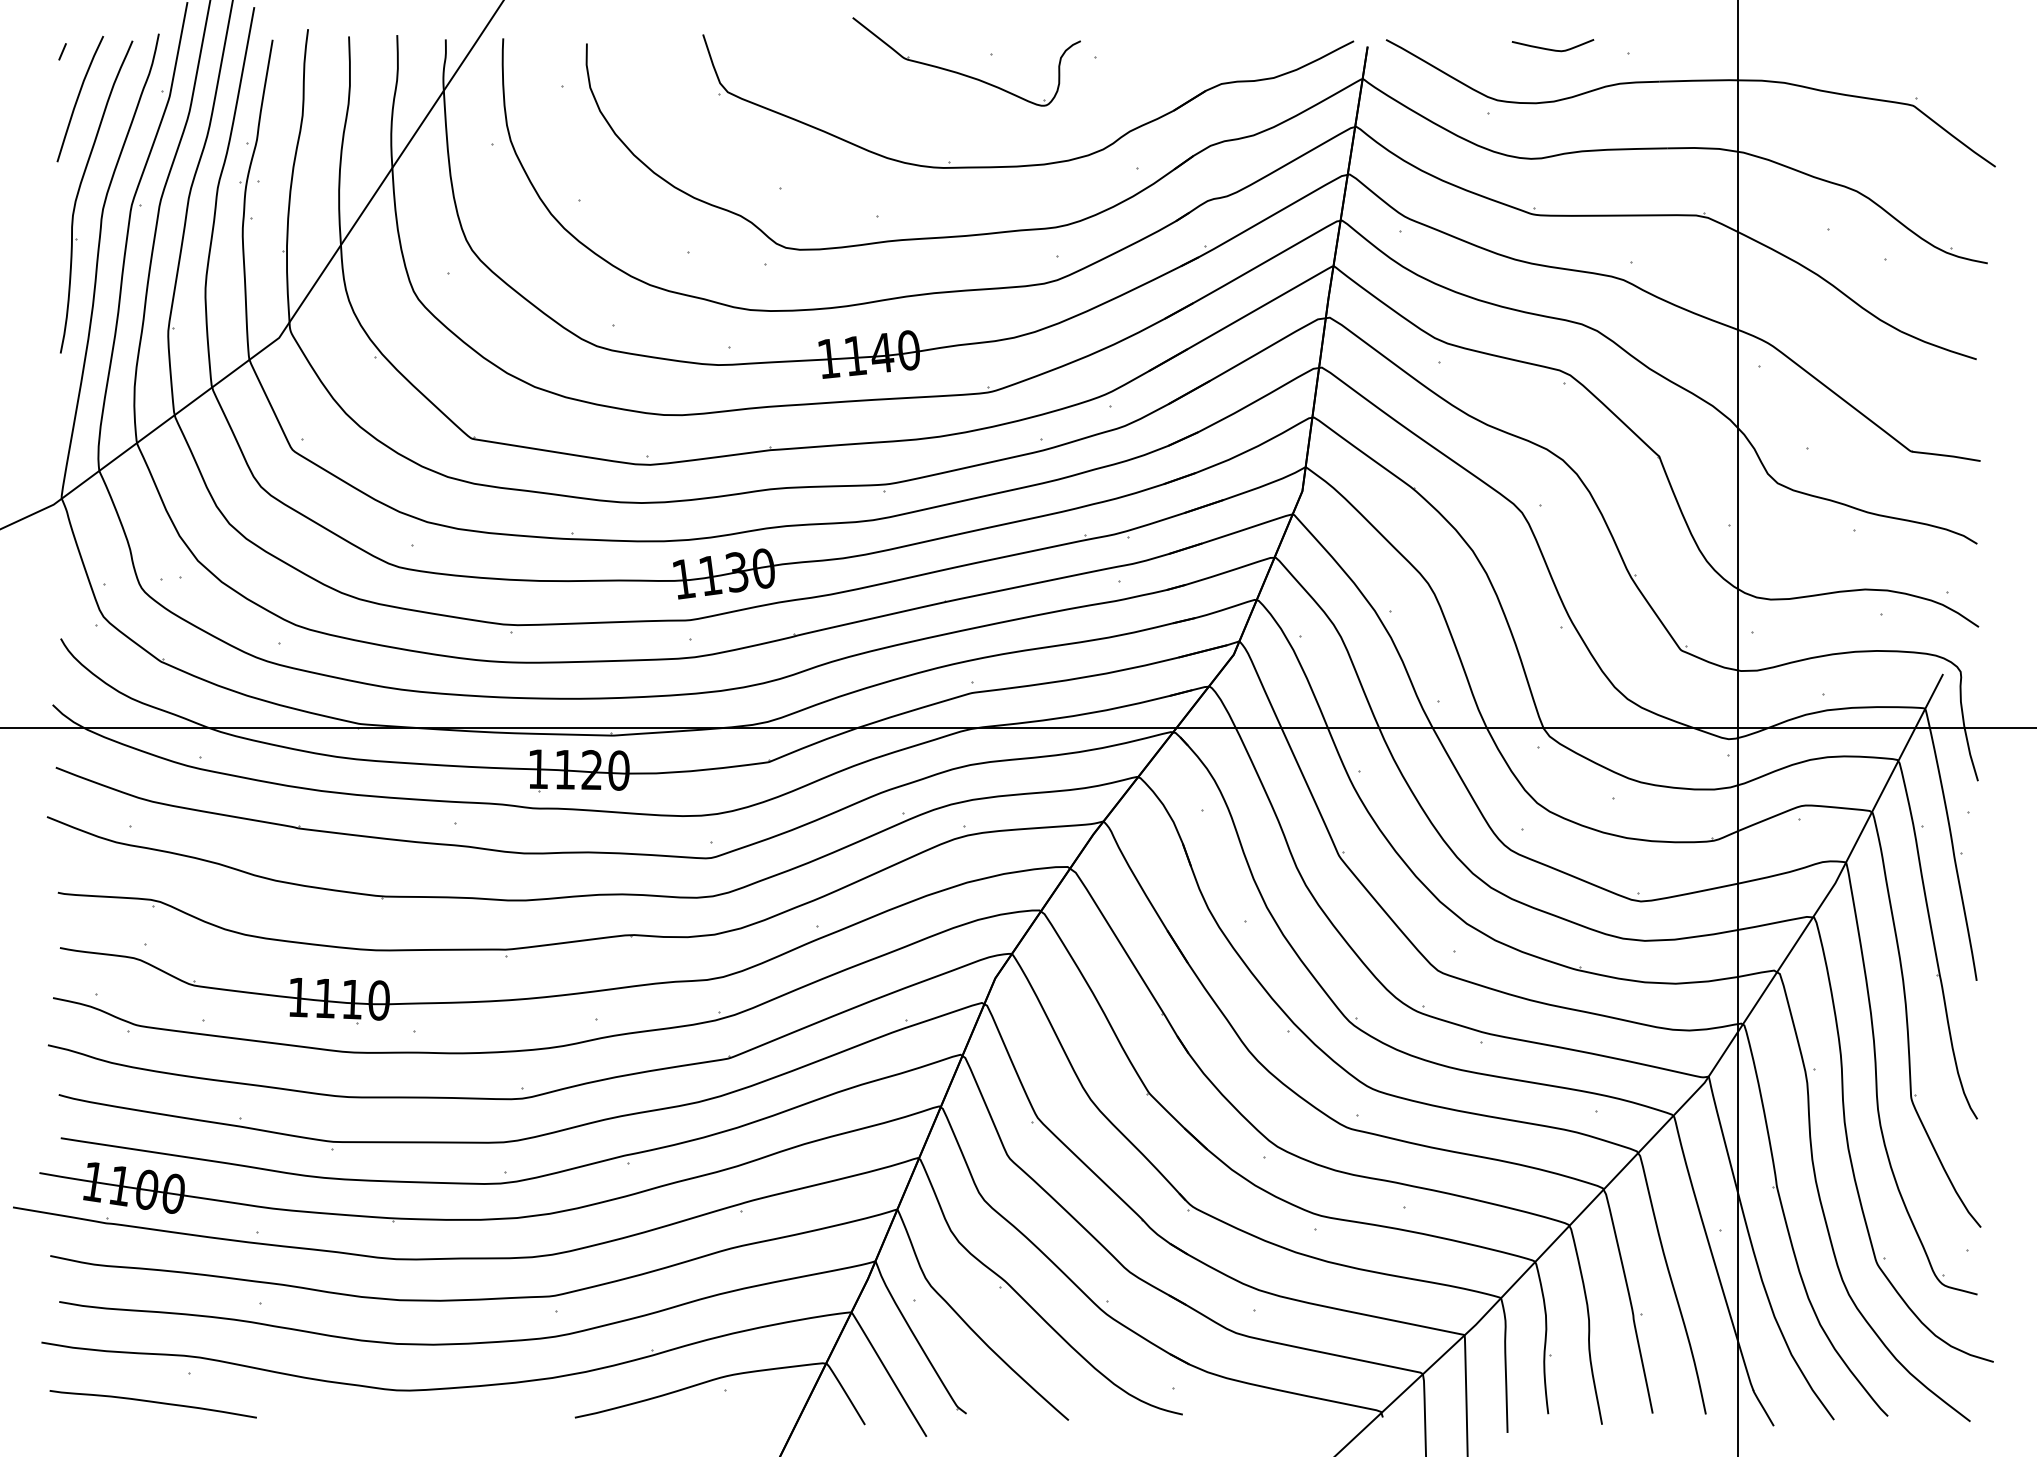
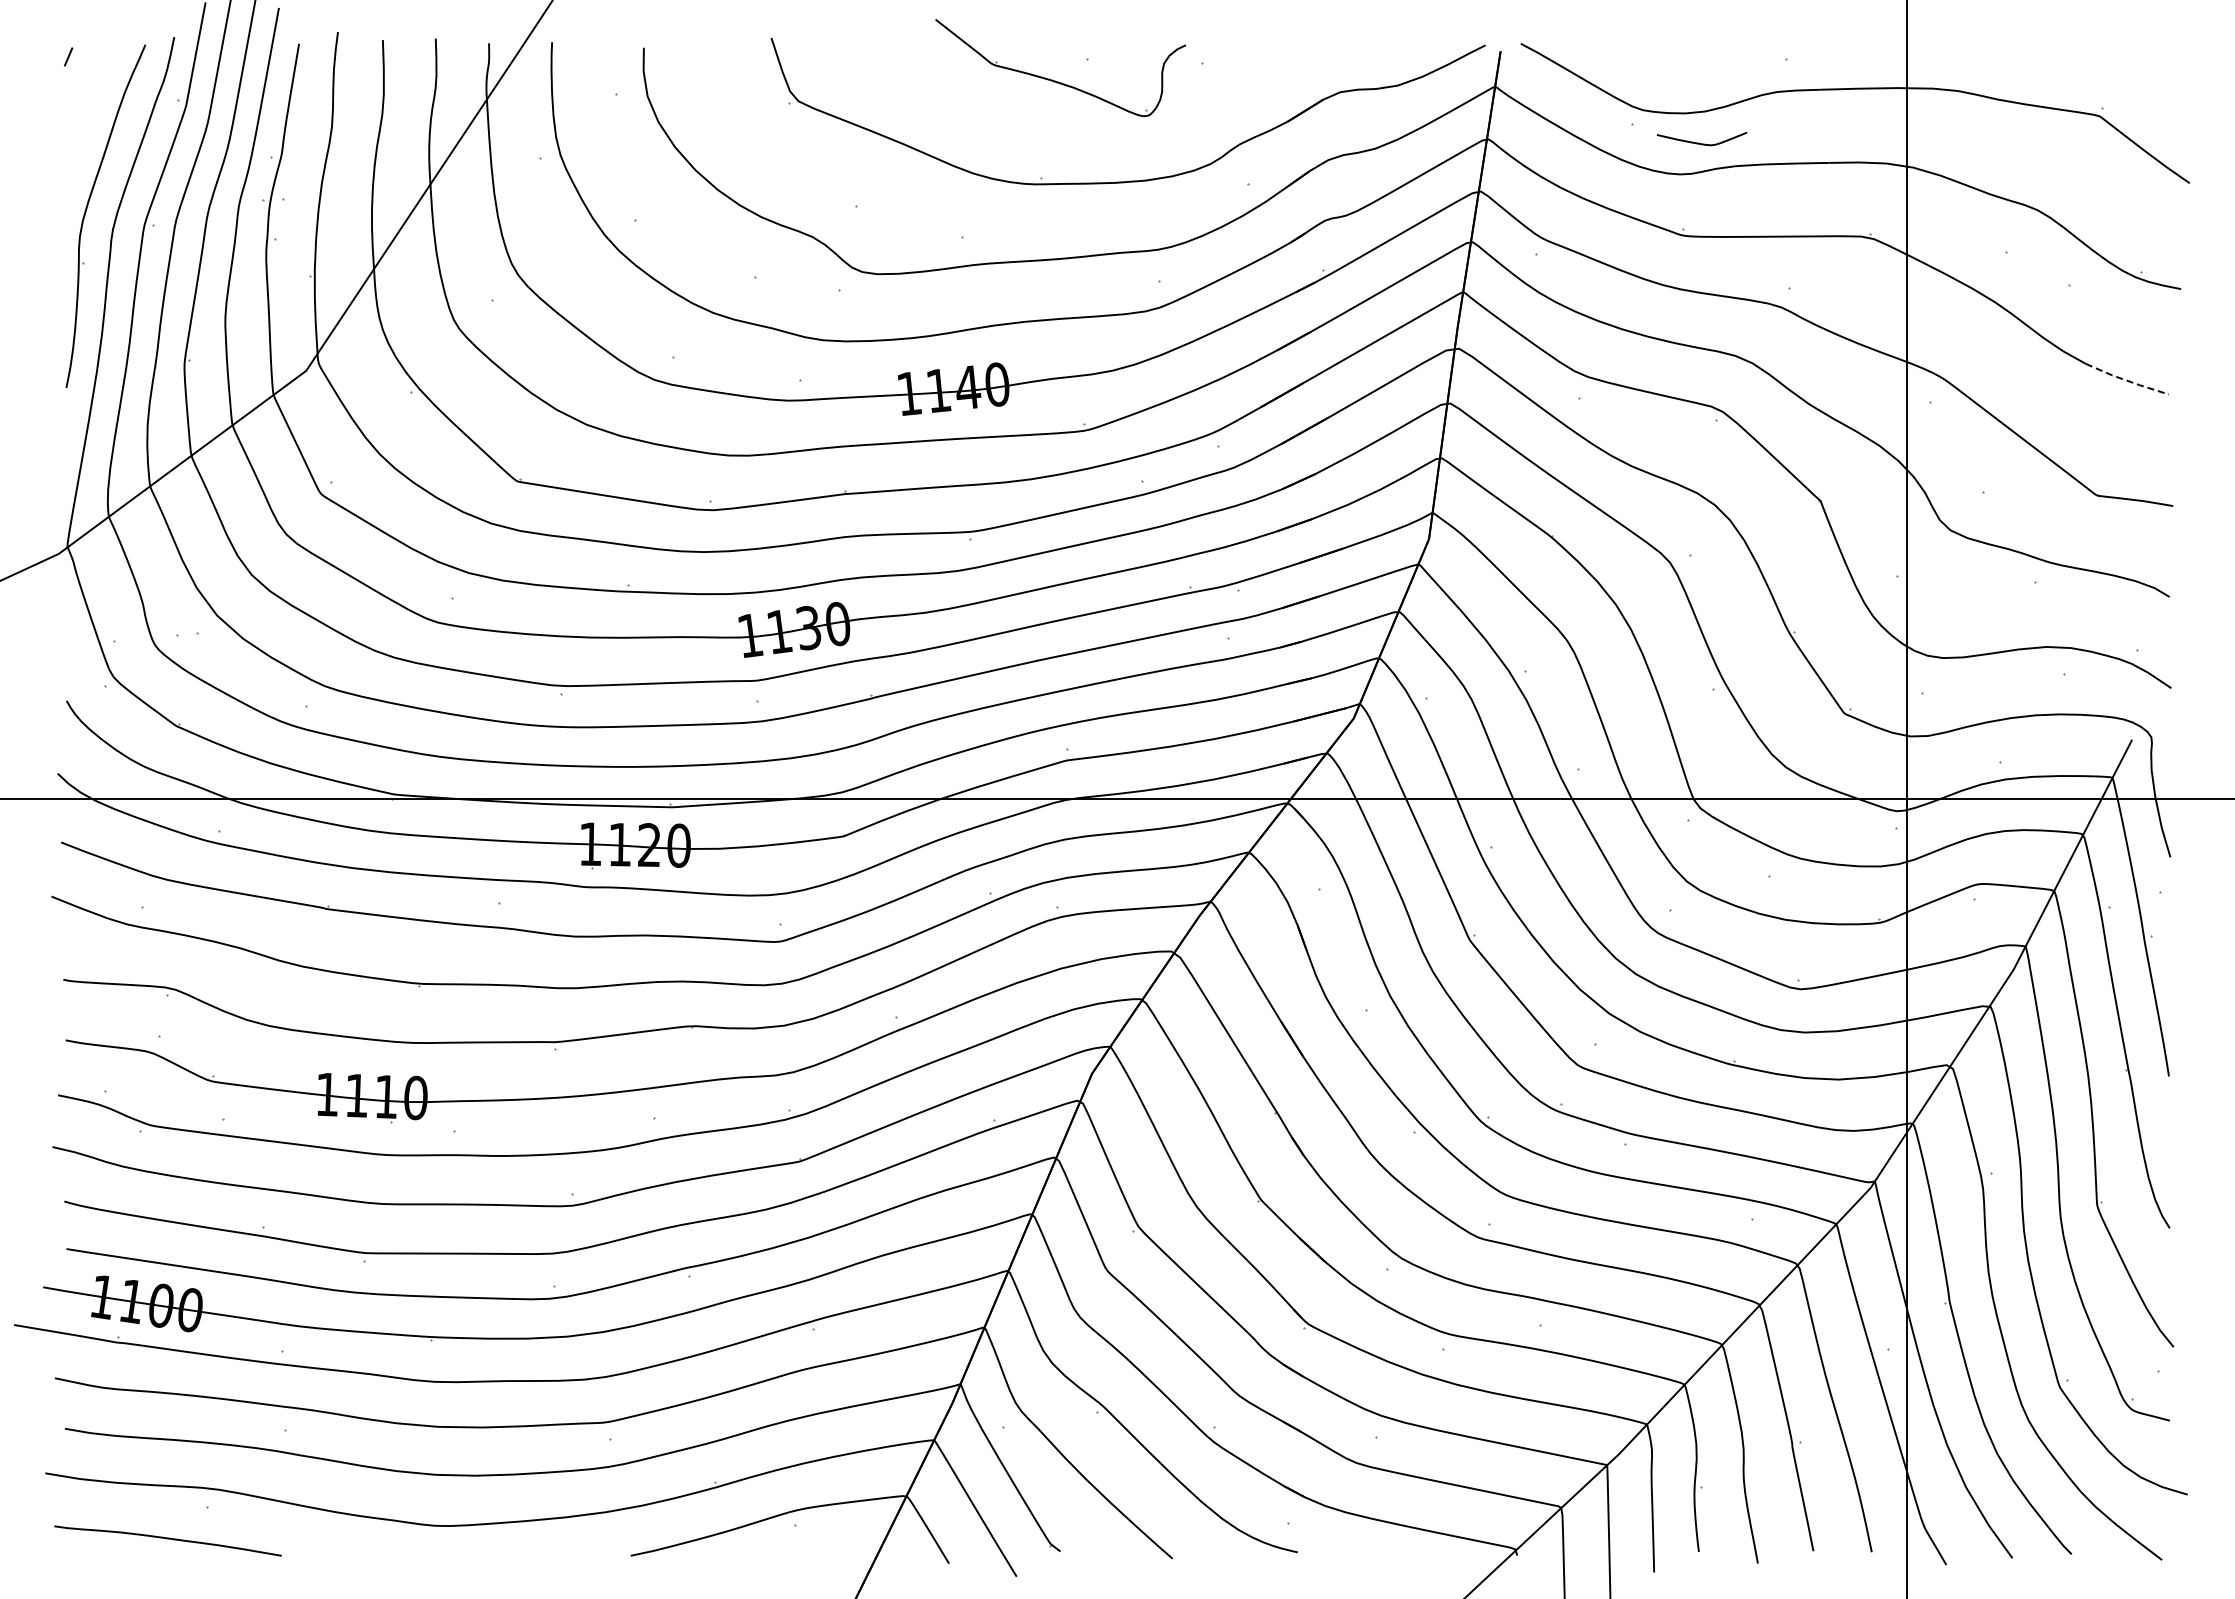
curve: (1550, 48) -> (1699, 142), moved
curve: (78, 97) -> (86, 107), removed
line: (1938, 346) -> (2127, 380), solid -> dashed

